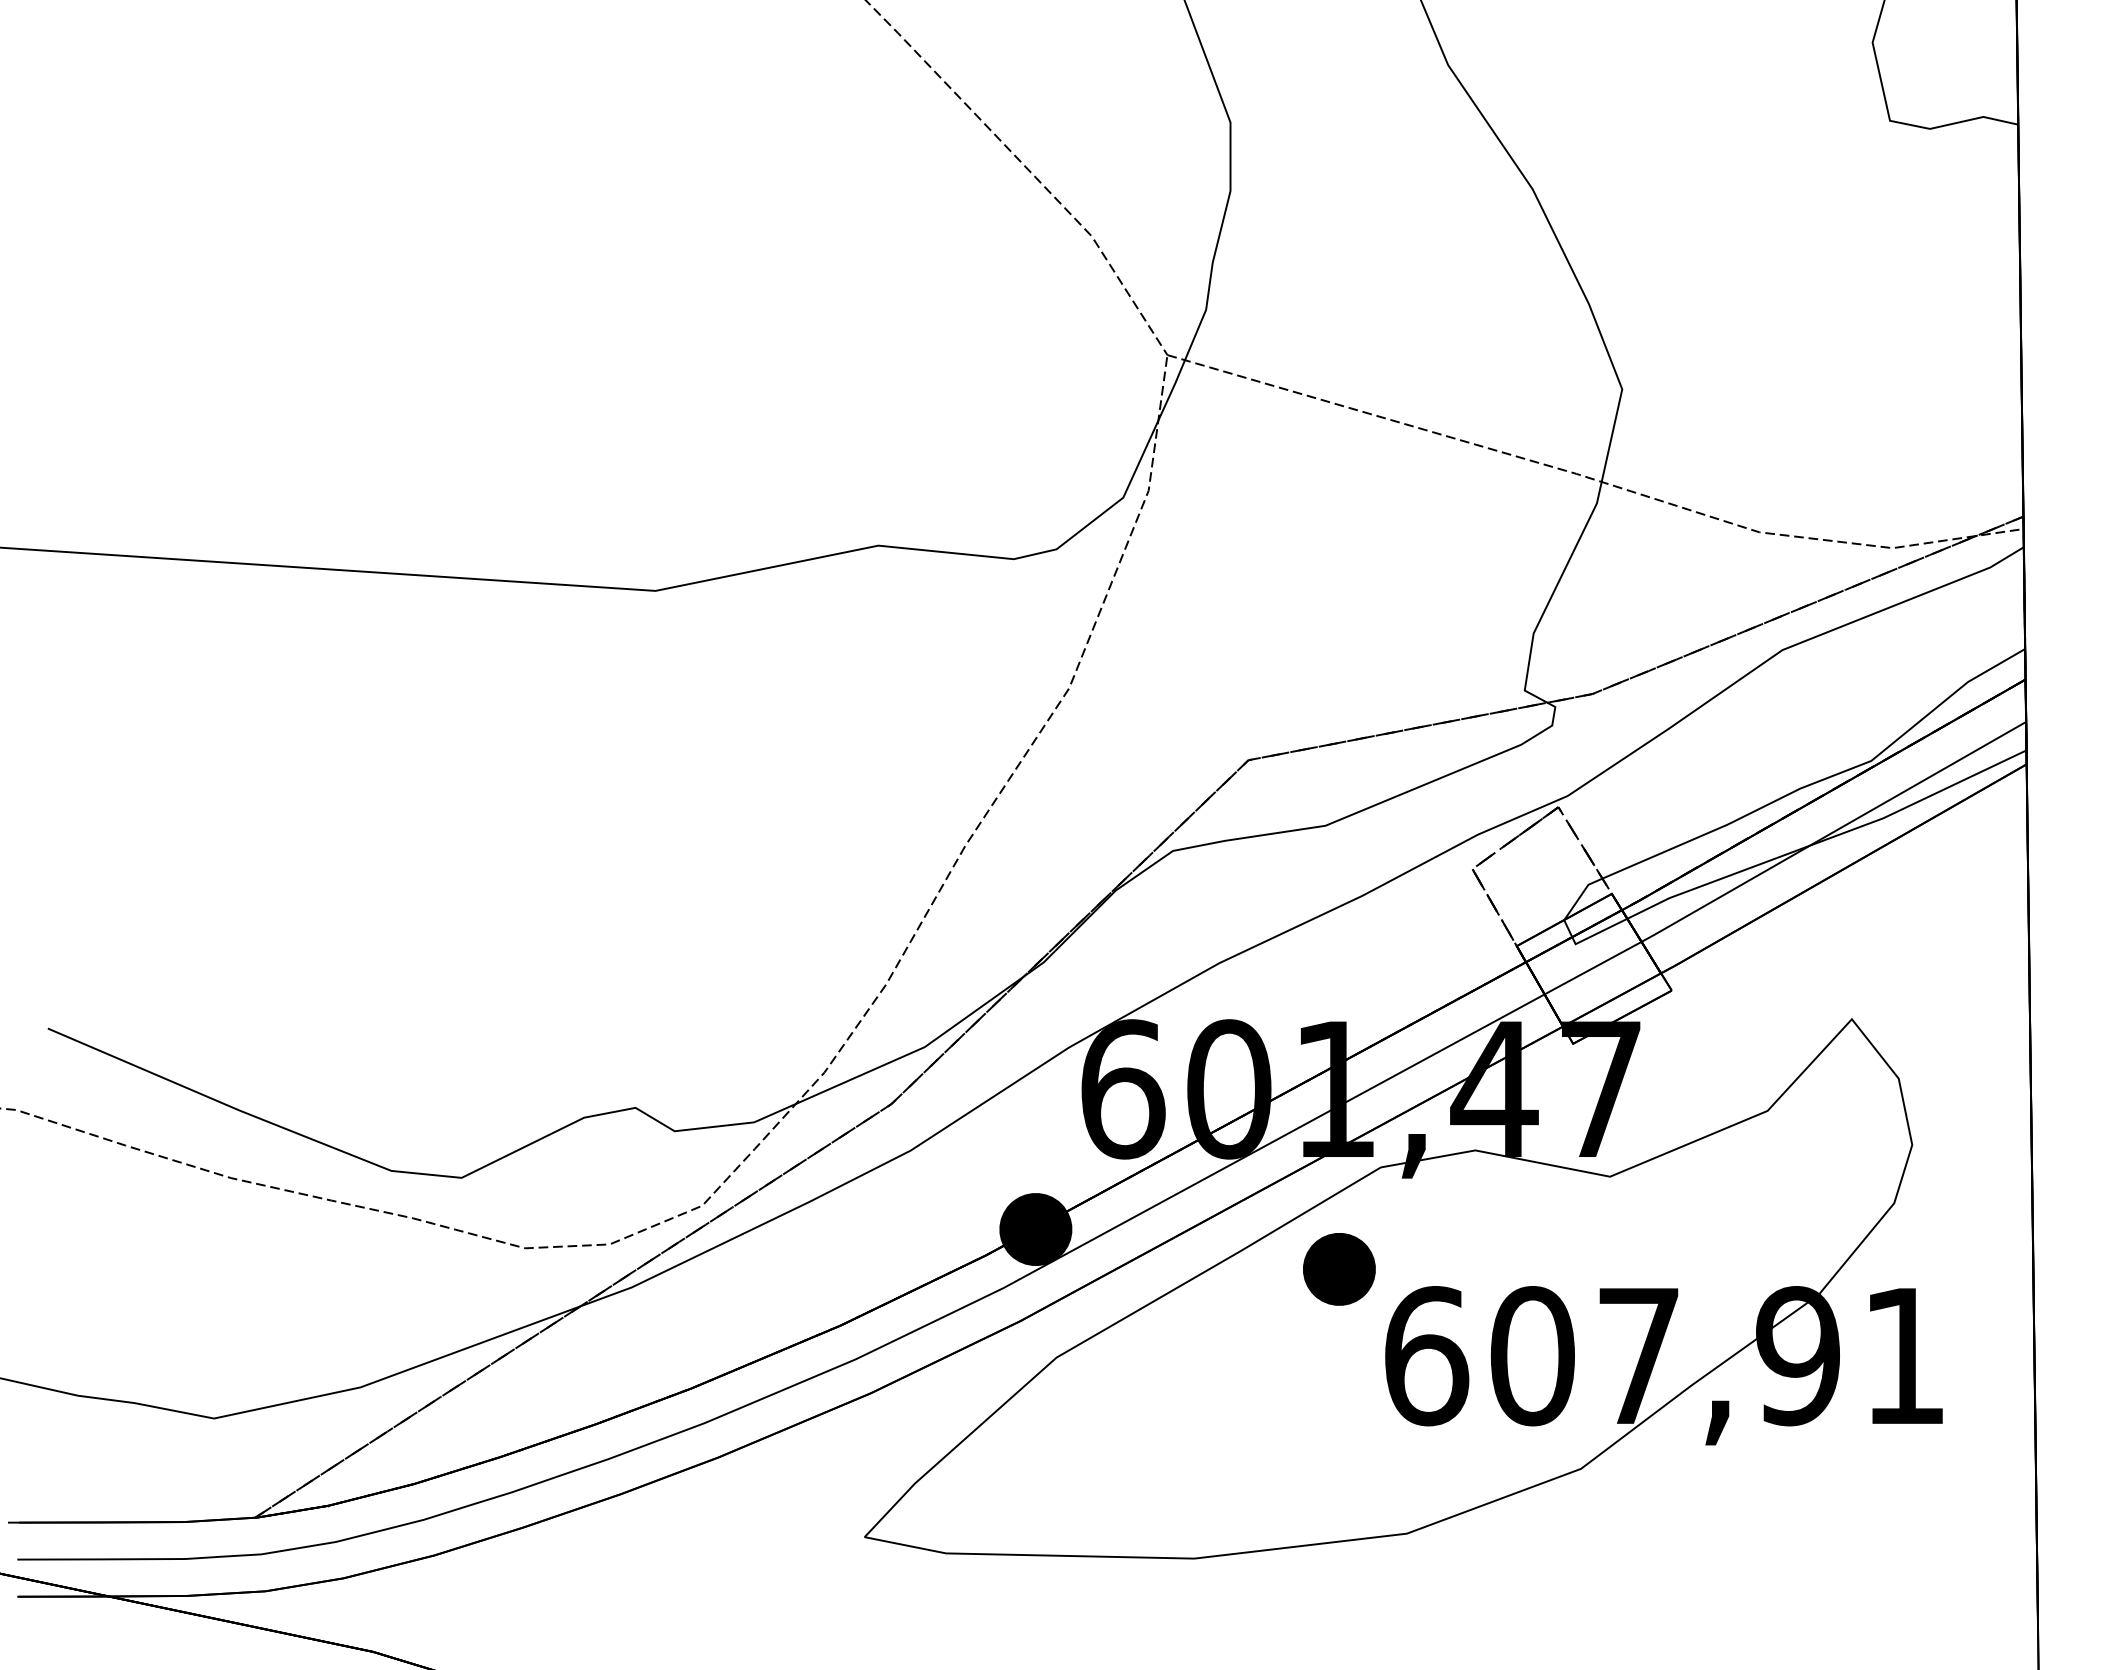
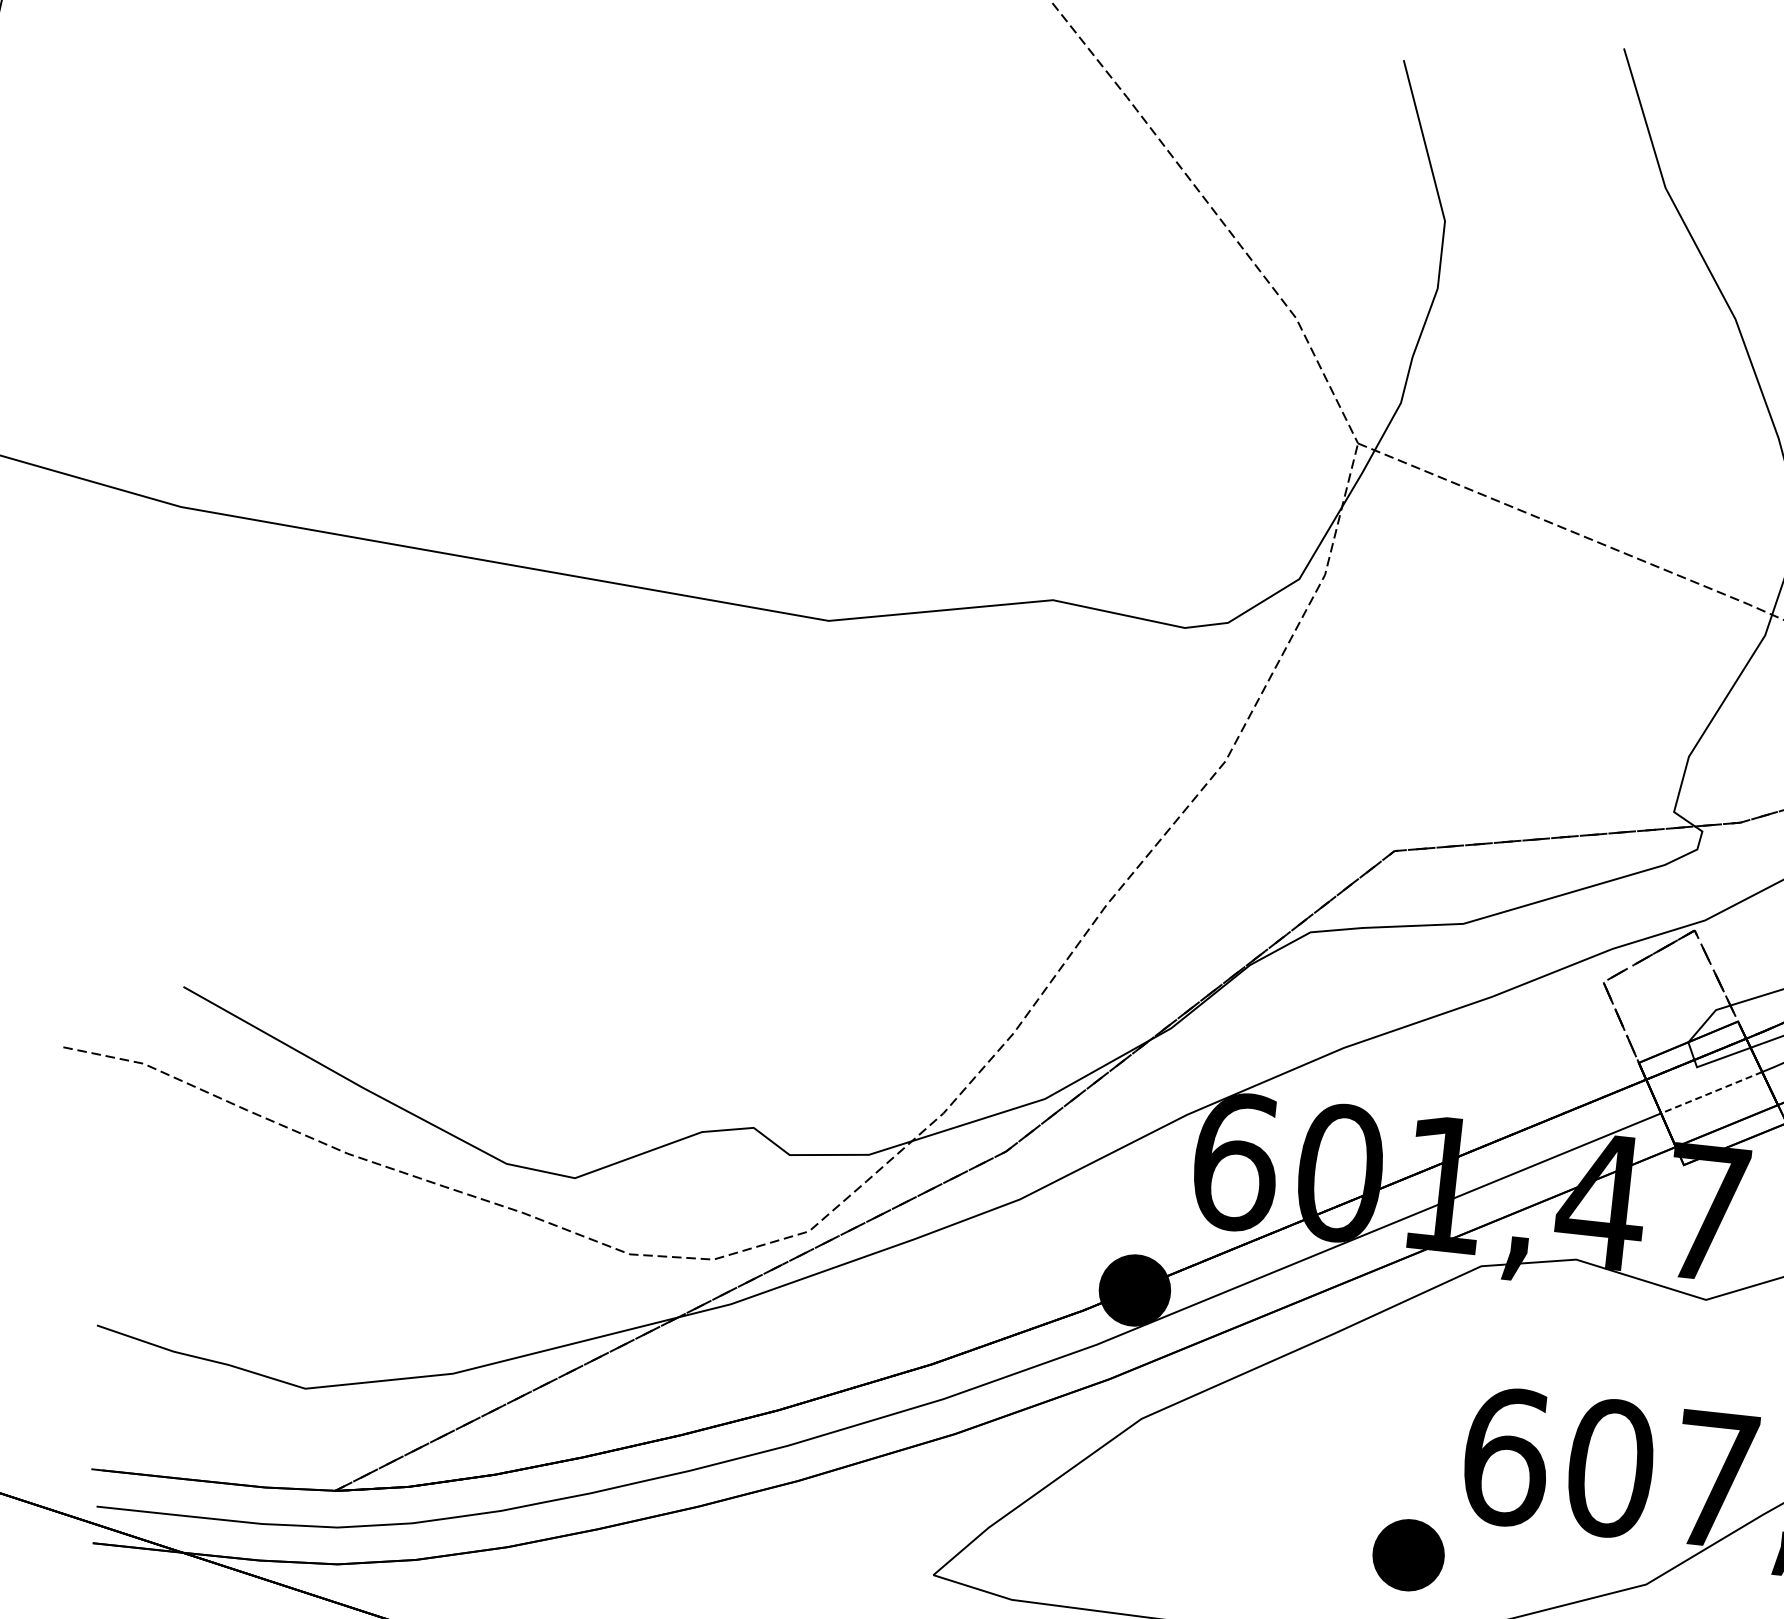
line: (1592, 968) -> (1711, 1092), solid -> dashed
part: (1339, 1269) -> (1408, 1555), moved

